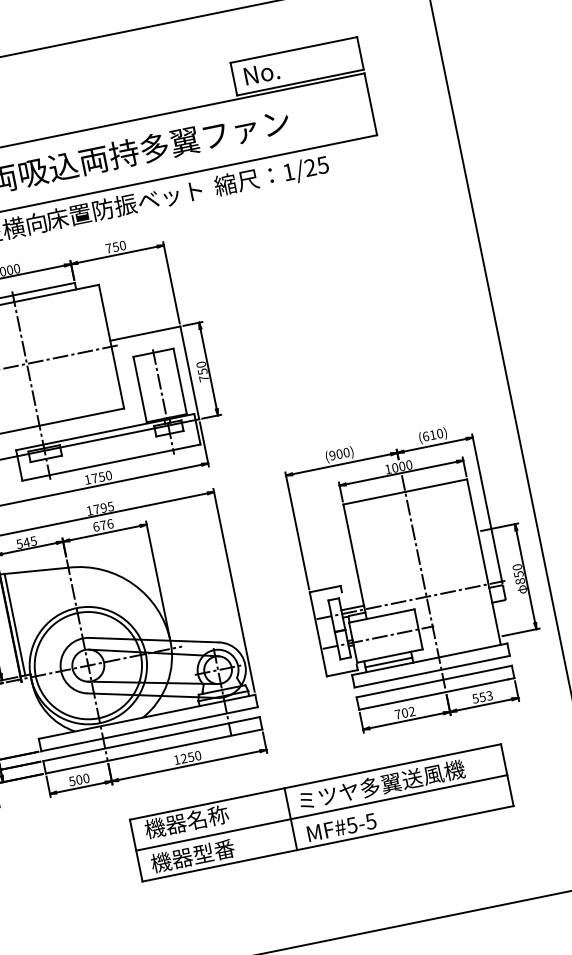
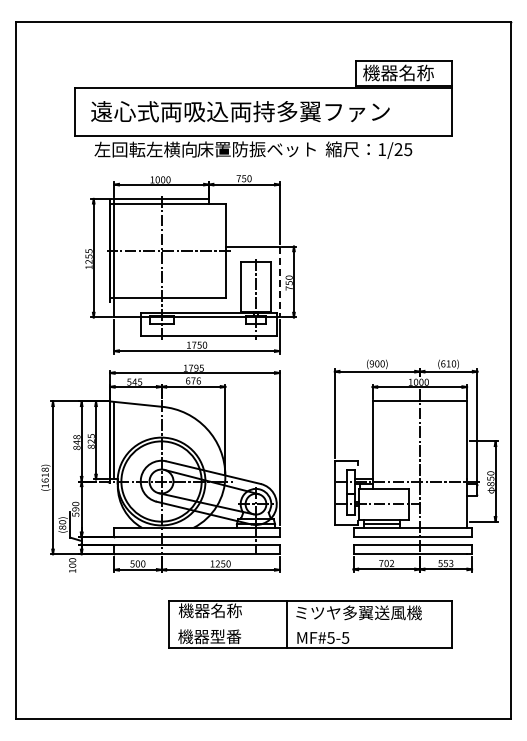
text: (289, 66) -> (398, 72), No. -> 機器名称
line: (189, 373) -> (279, 282), solid -> dashed
line: (321, 813) -> (310, 624), removed

